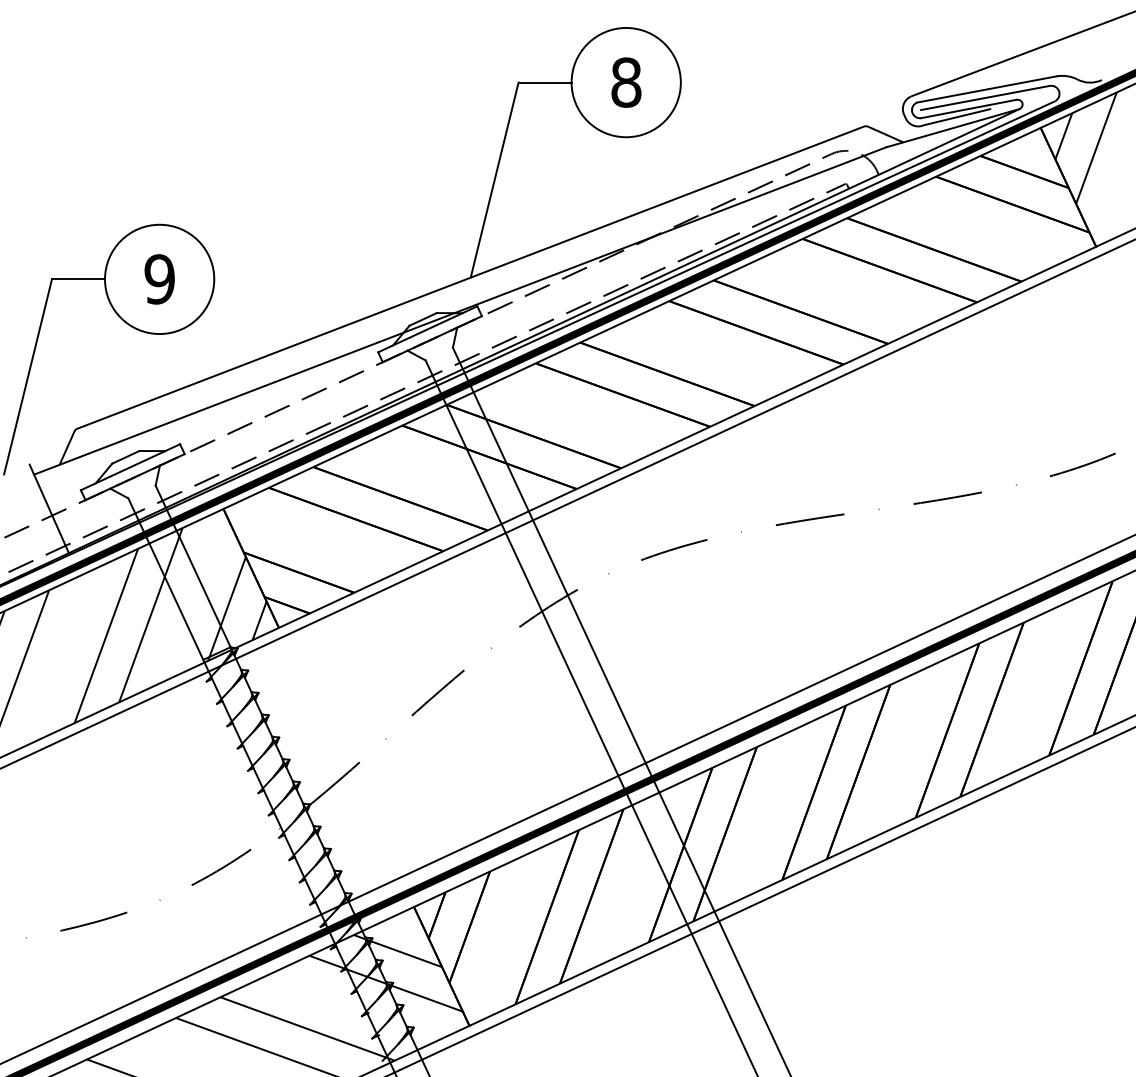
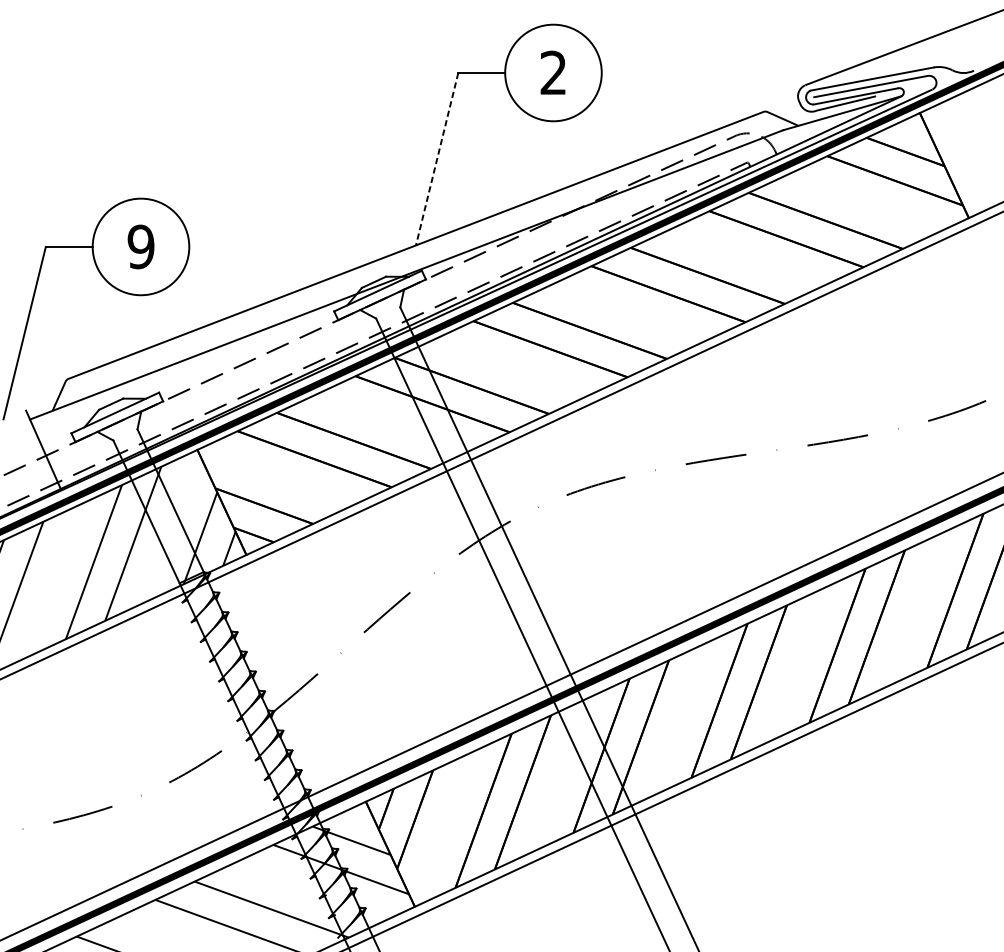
text: (626, 82) -> (553, 72), 8 -> 2
hatch: (1085, 147) -> (959, 130), removed
line: (494, 180) -> (437, 159), solid -> dashed

